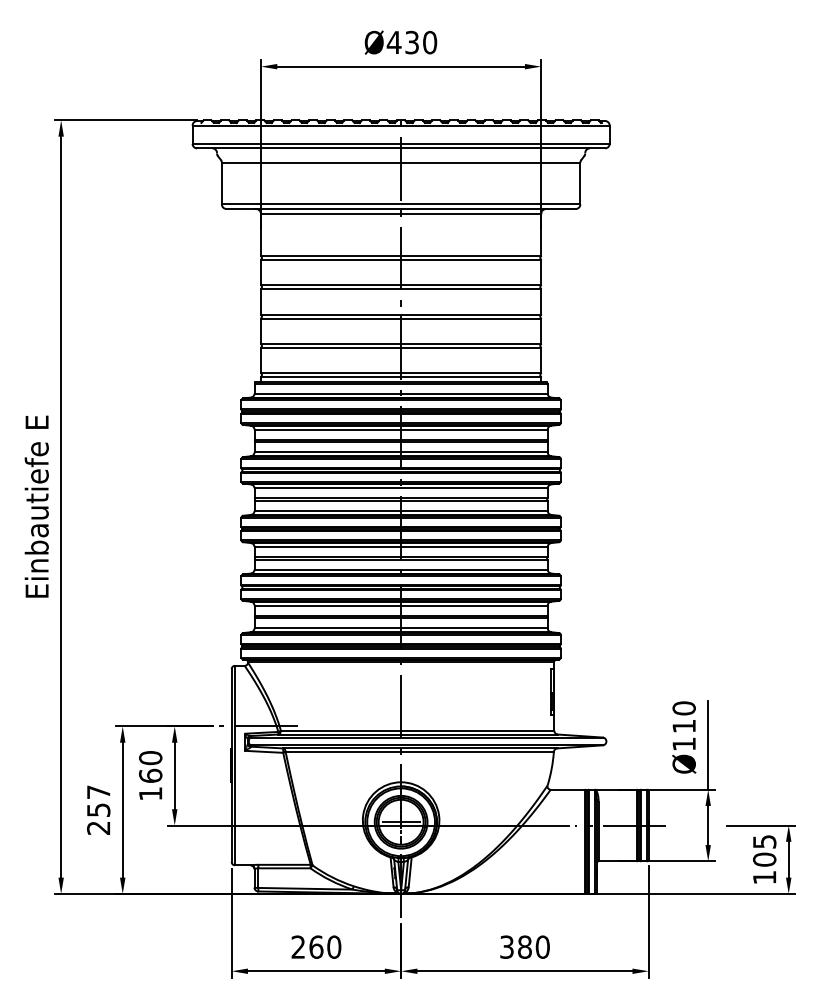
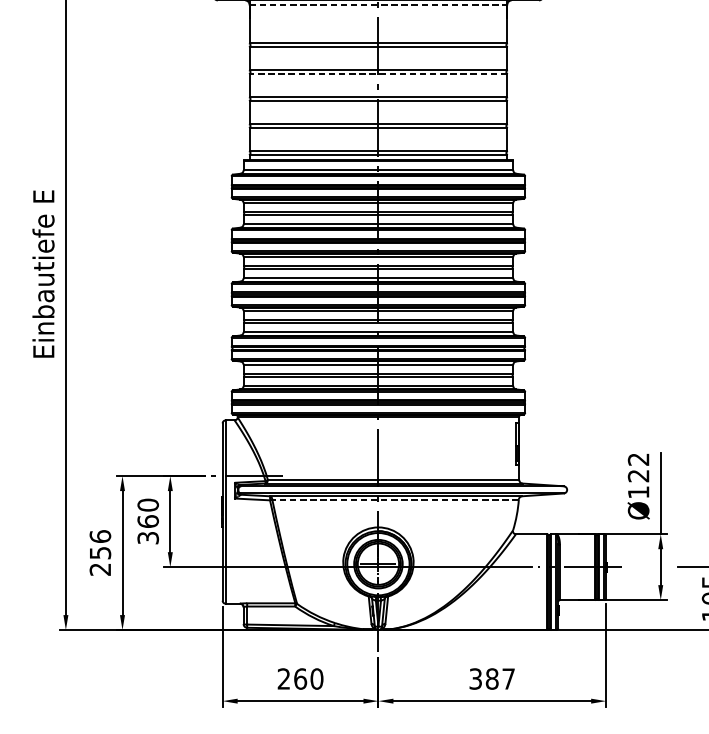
line: (401, 214) -> (378, 5), solid -> dashed
line: (400, 289) -> (377, 74), solid -> dashed
text: (683, 717) -> (638, 467), Ø110 -> Ø122
line: (419, 752) -> (395, 500), solid -> dashed
text: (98, 792) -> (100, 536), 257 -> 256
text: (150, 793) -> (148, 537), 160 -> 360
text: (542, 946) -> (508, 678), 380 -> 387

